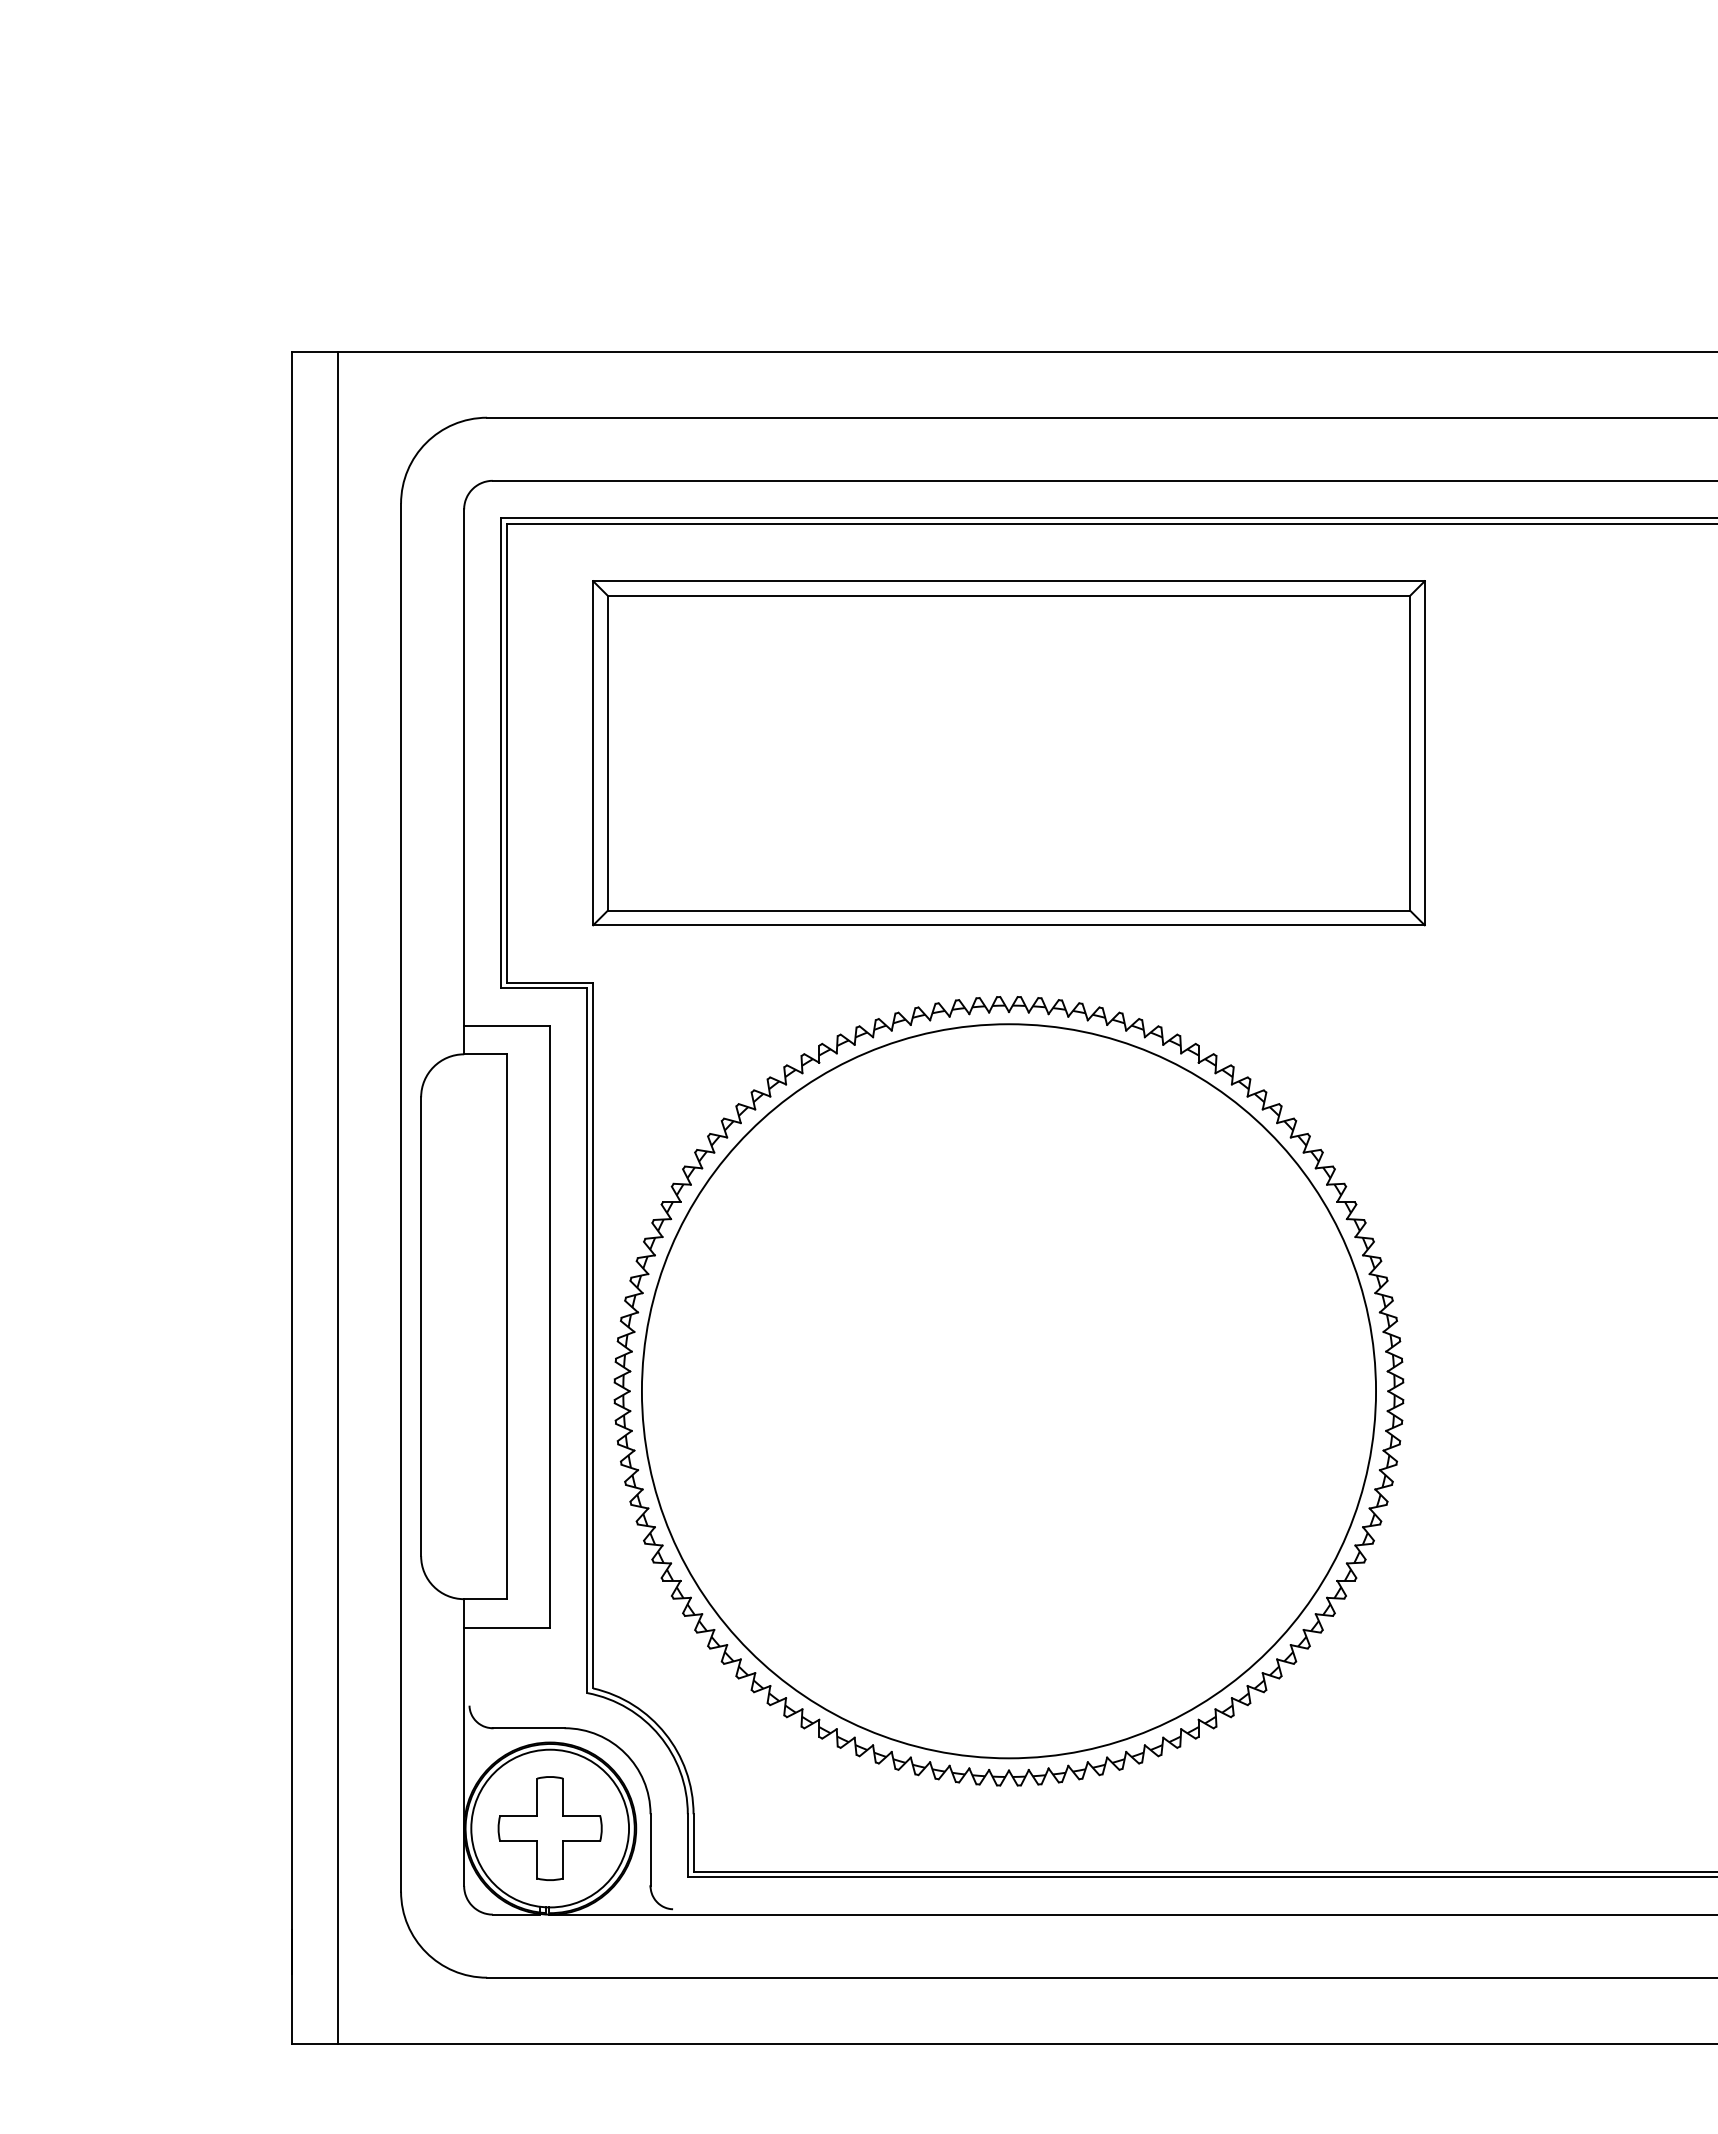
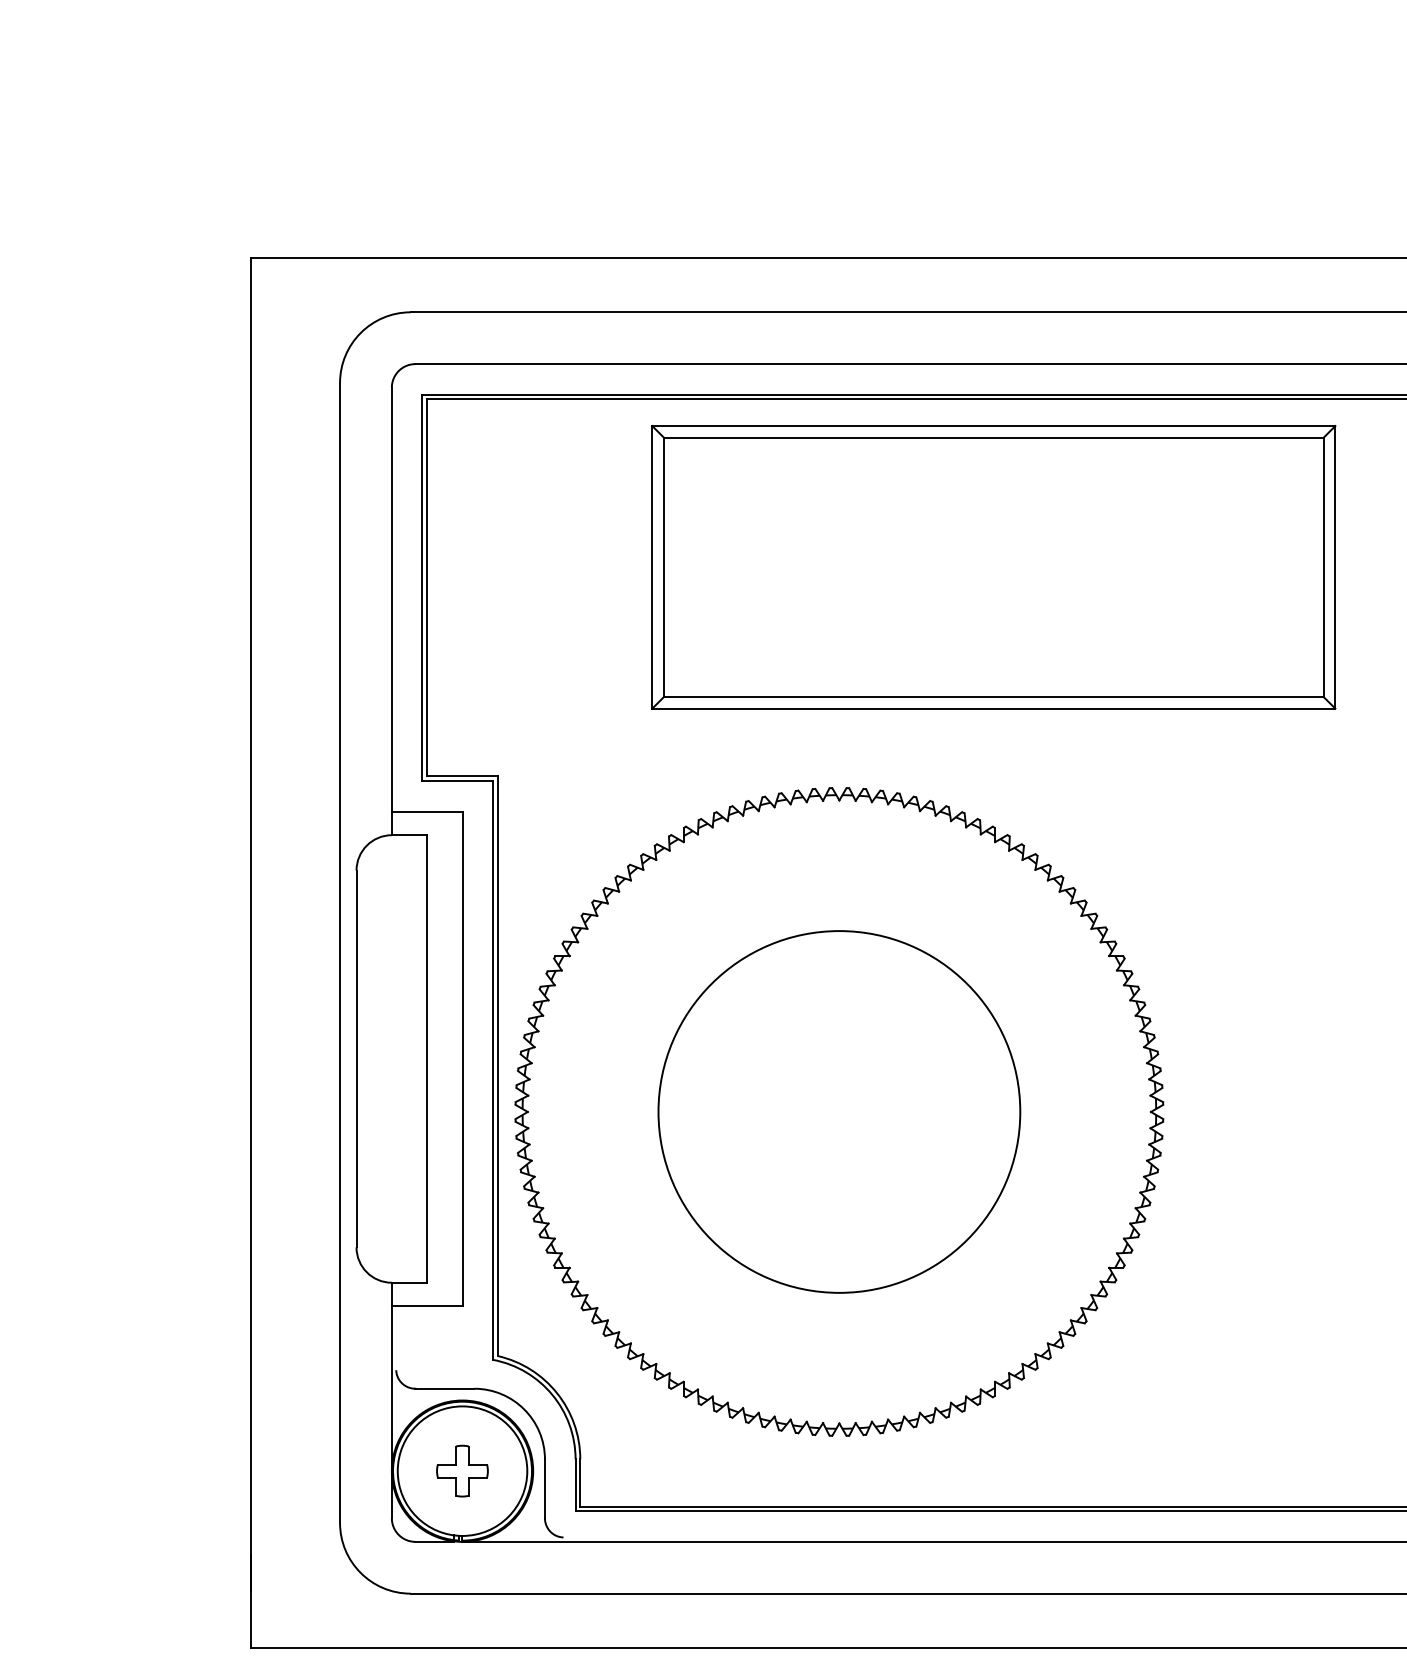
part: (1008, 753) -> (993, 567), moved
line: (337, 1197) -> (287, 952), removed
circle: (1008, 1391) -> (838, 1112), size x0.6
part: (549, 1828) -> (461, 1471), size x0.6

